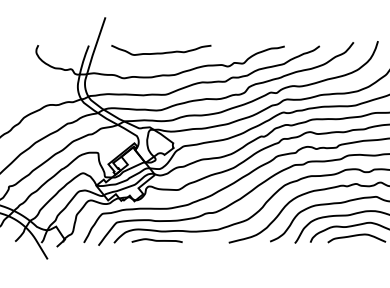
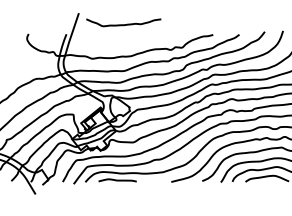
curve: (160, 52) -> (123, 24), moved

